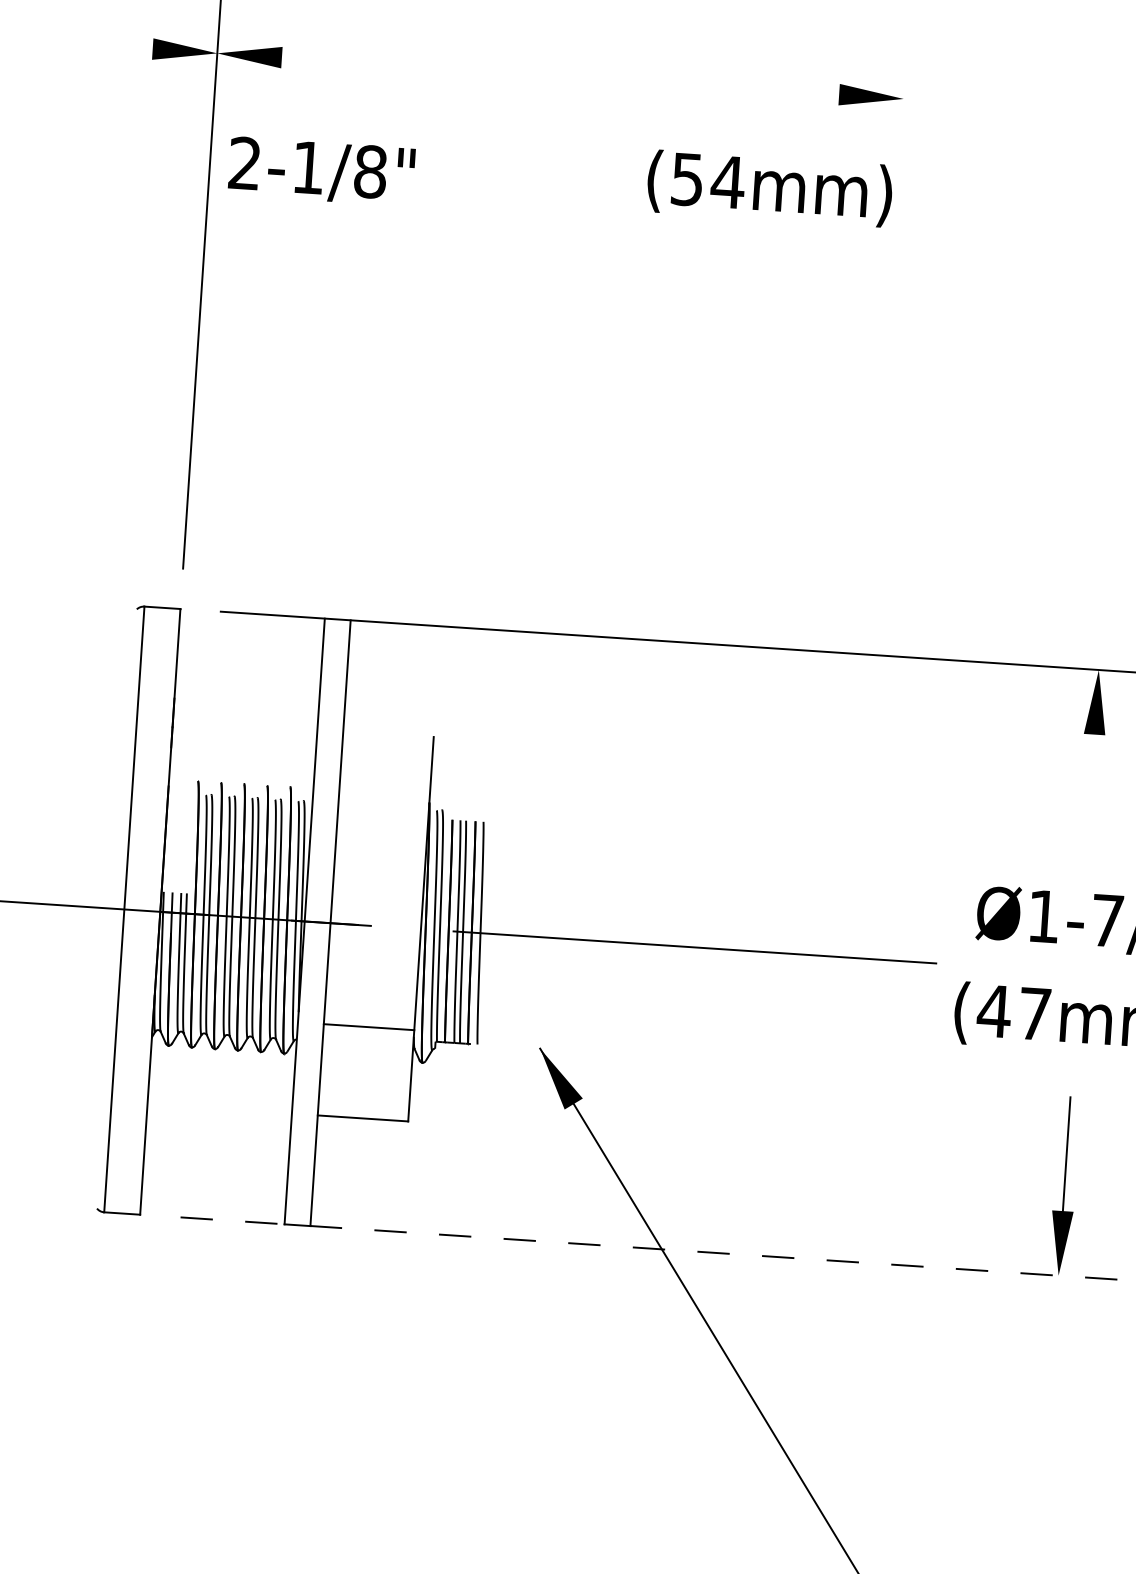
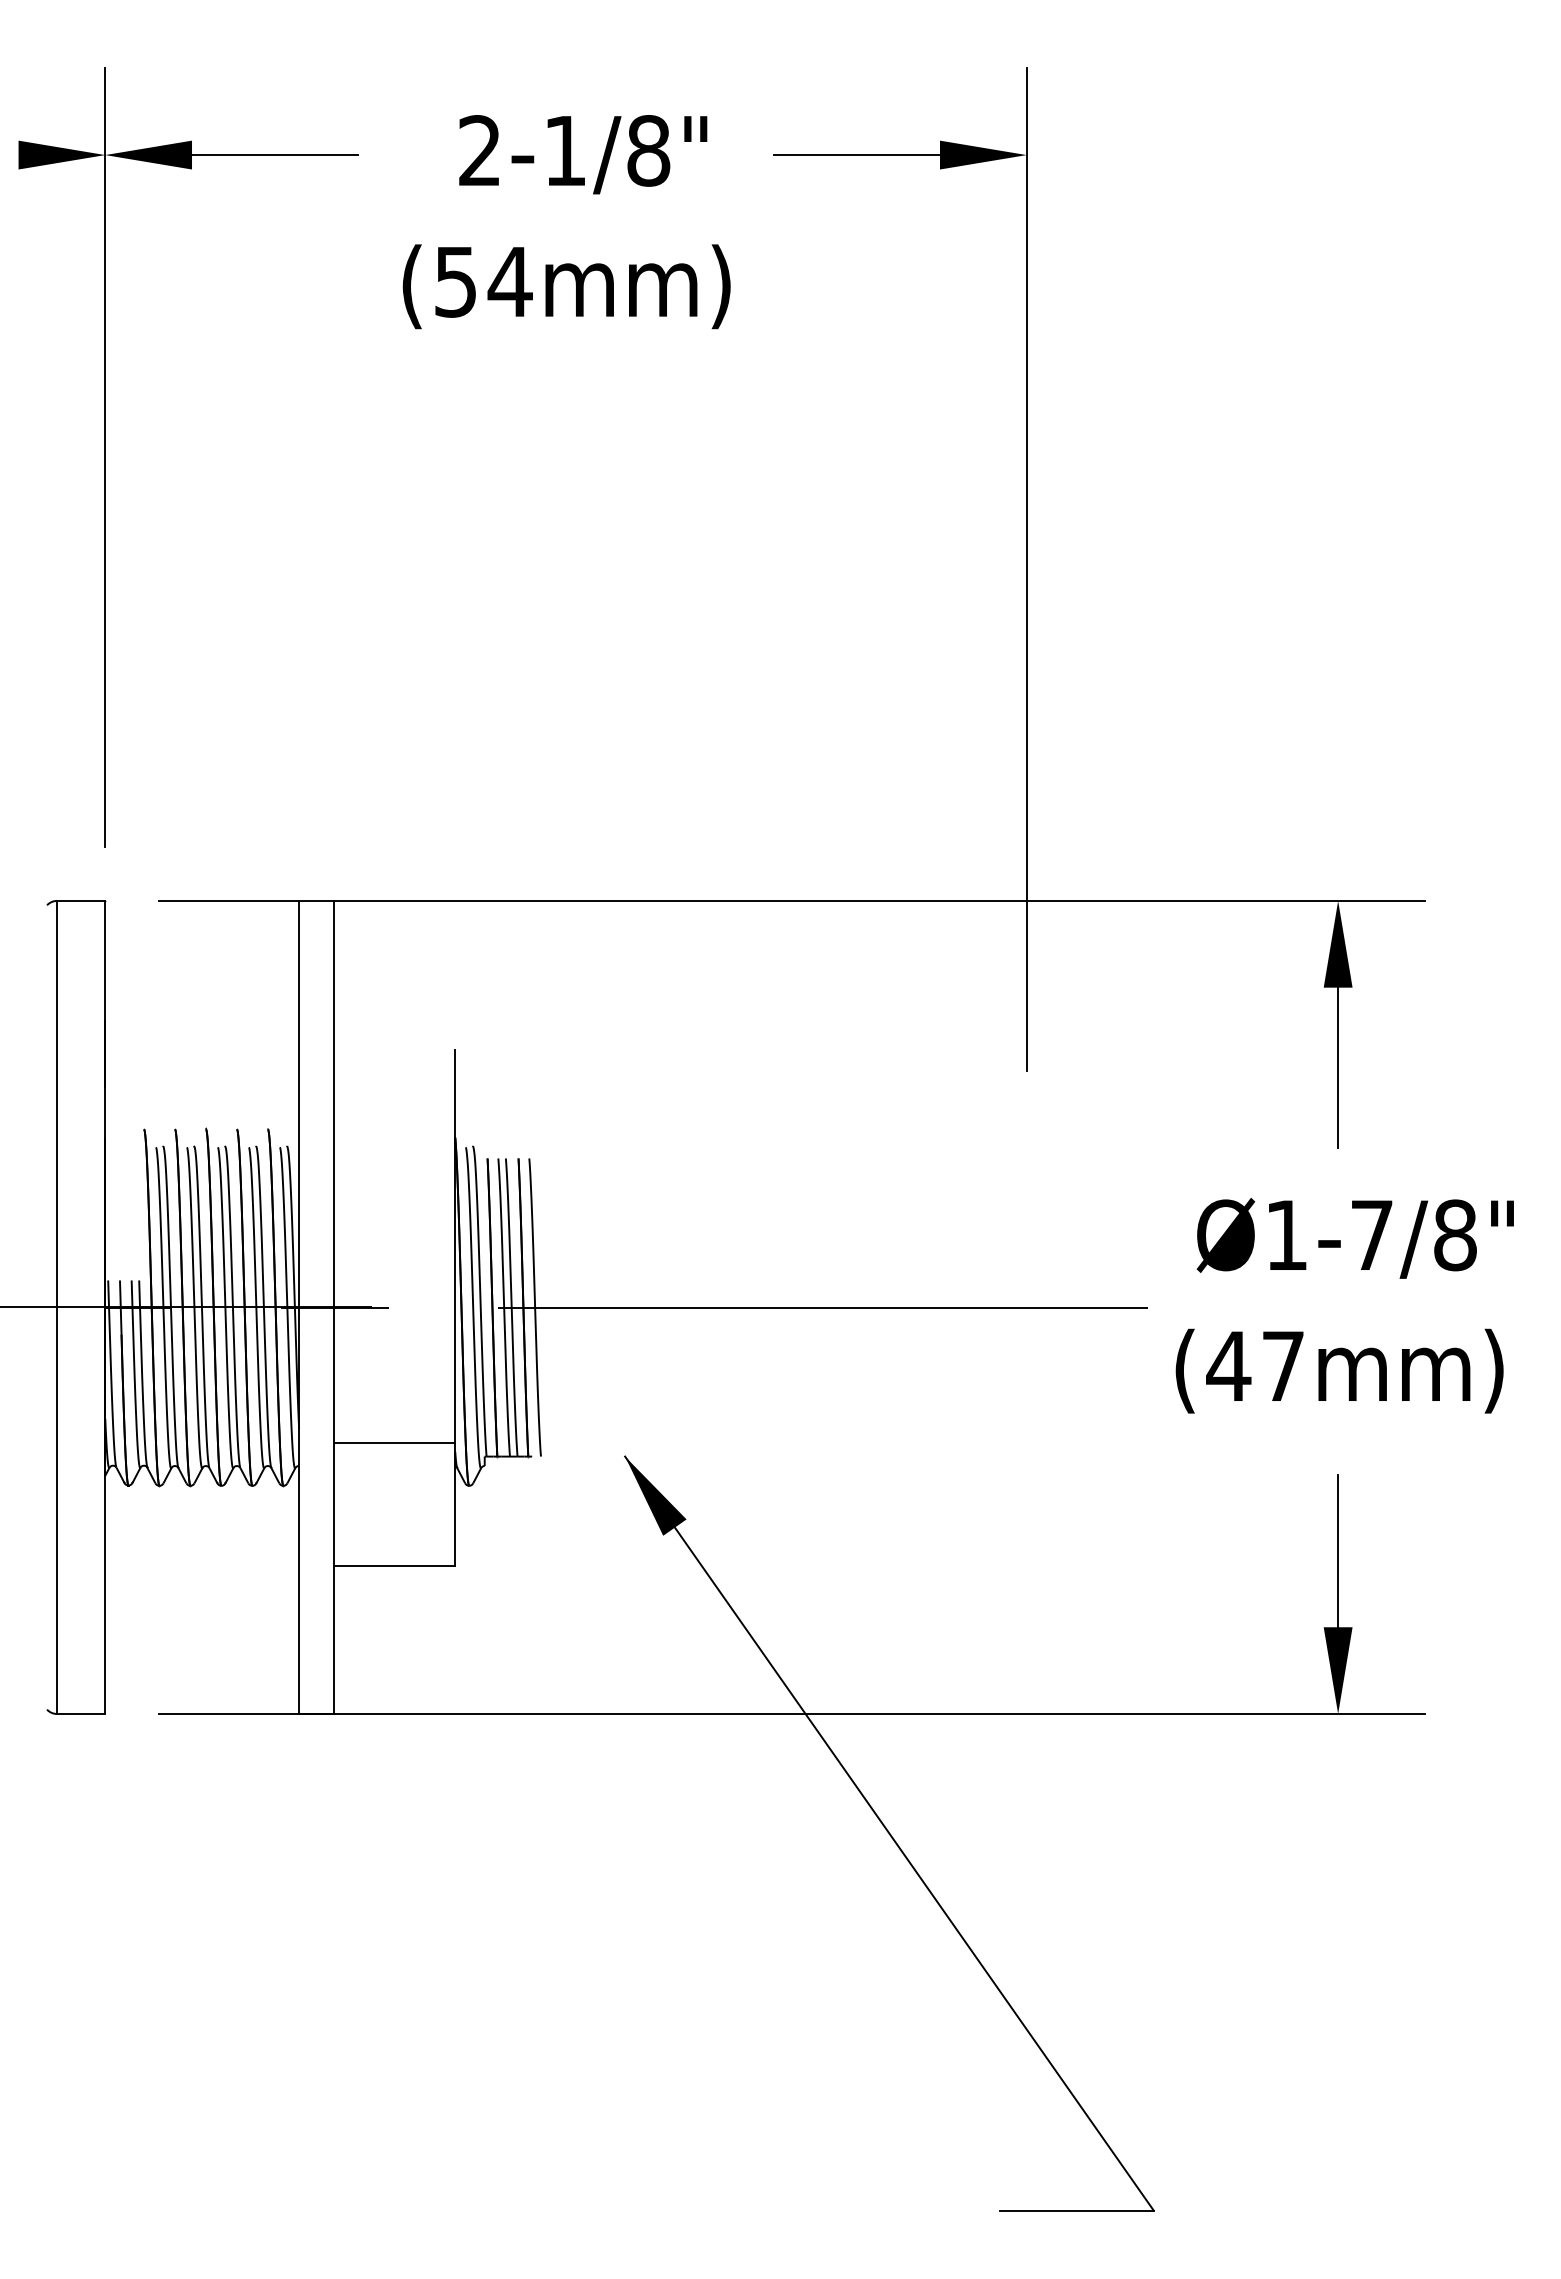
line: (343, 62) -> (274, 155), added
line: (776, 90) -> (856, 155), added
text: (321, 171) -> (583, 154), moved
text: (769, 188) -> (566, 286), moved
line: (883, 407) -> (1026, 569), added
line: (1090, 794) -> (1338, 1067), added
line: (652, 1248) -> (792, 1713), dashed -> solid

